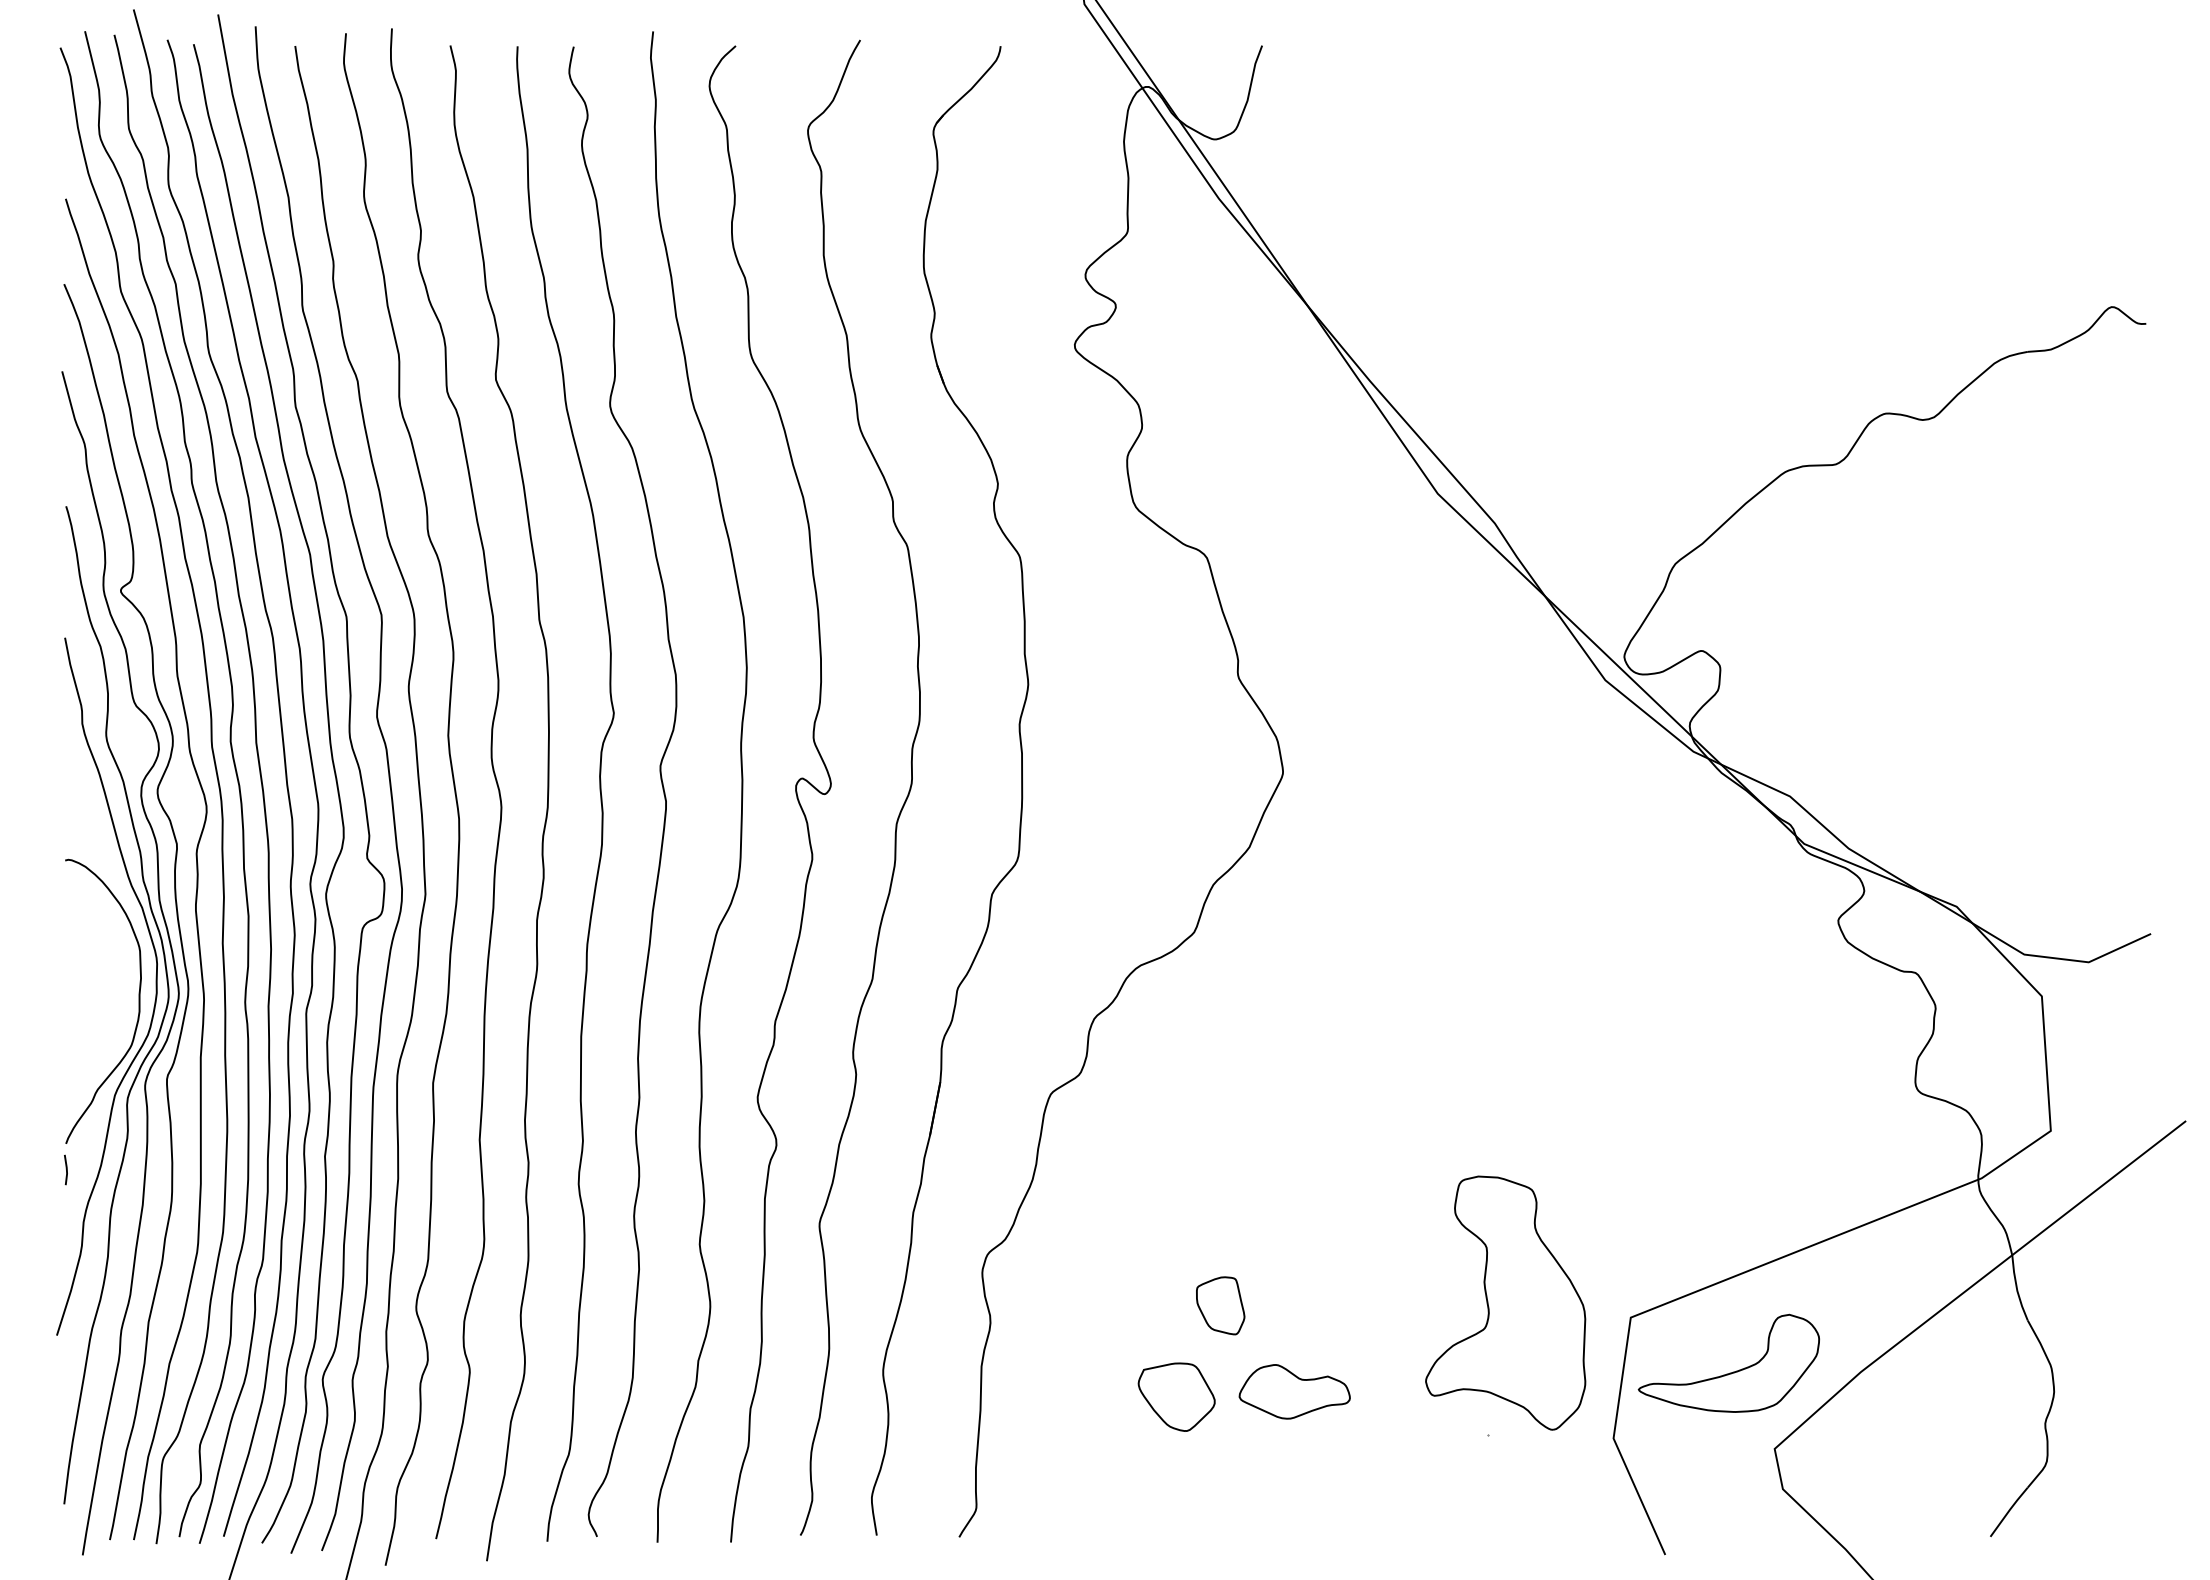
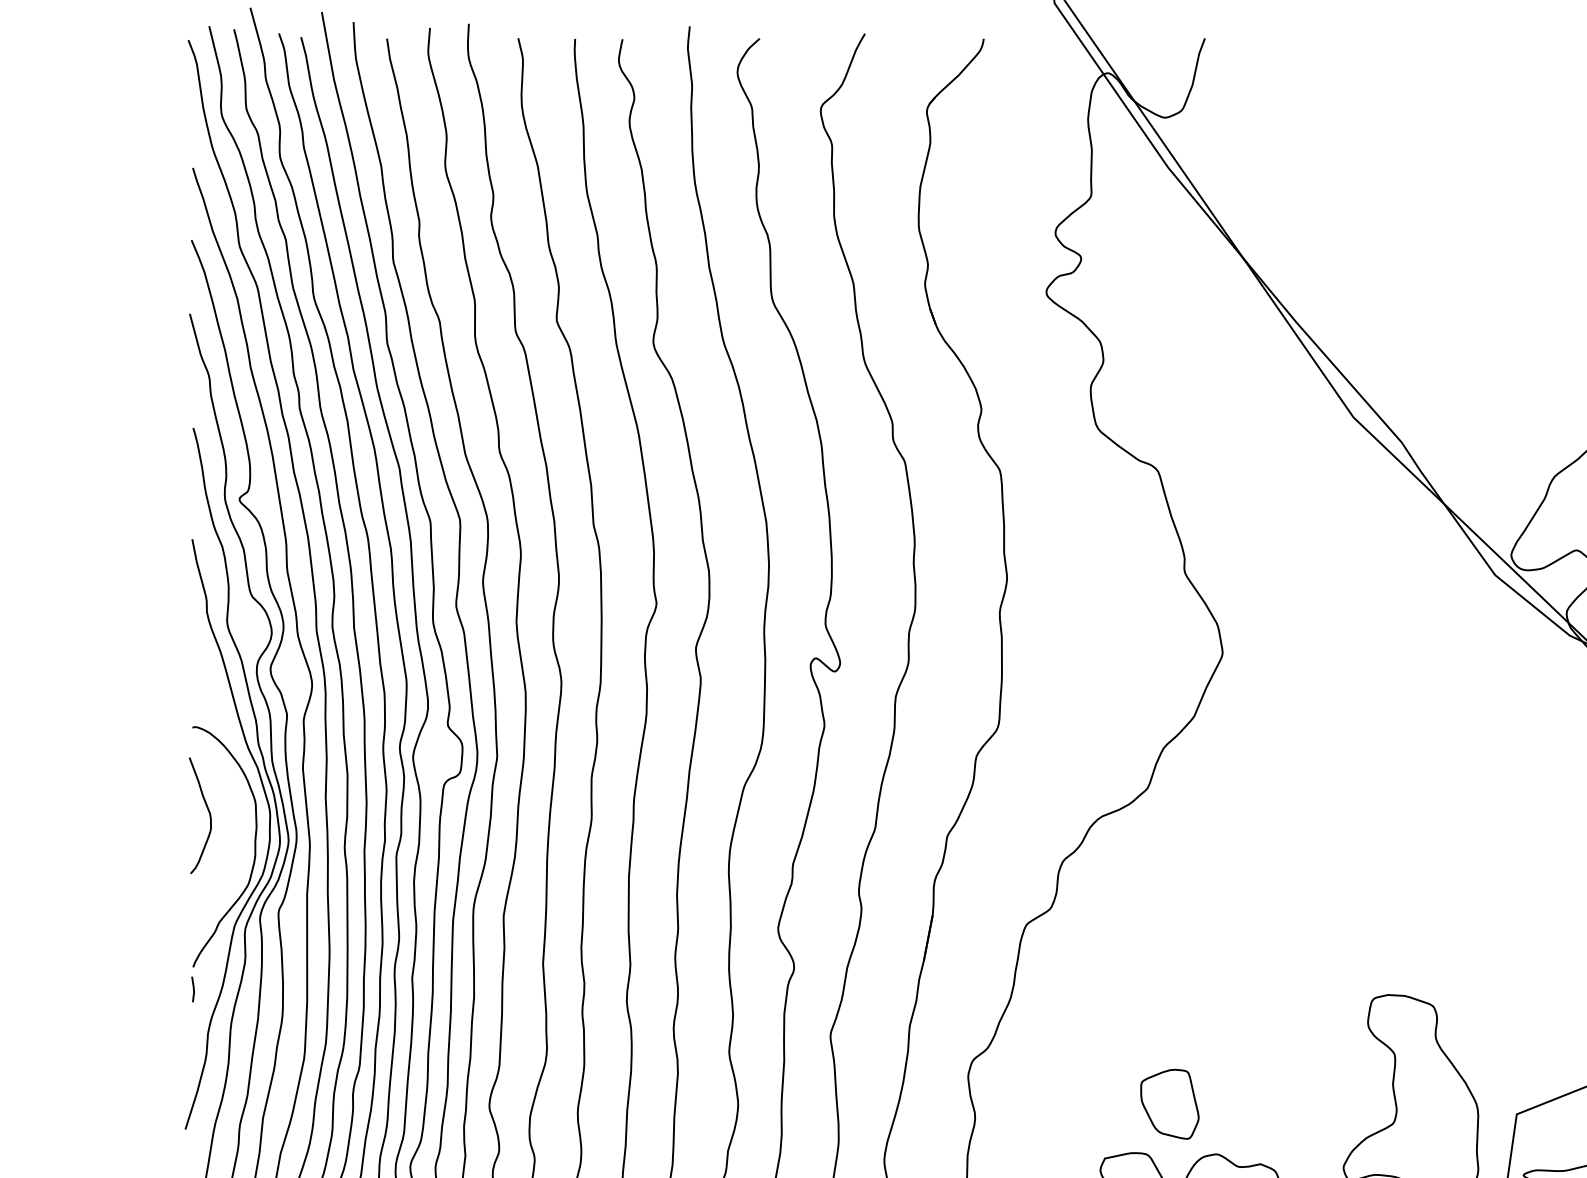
curve: (84, 961) -> (208, 813), added
part: (1220, 1305) -> (1169, 1104), size x1.43

